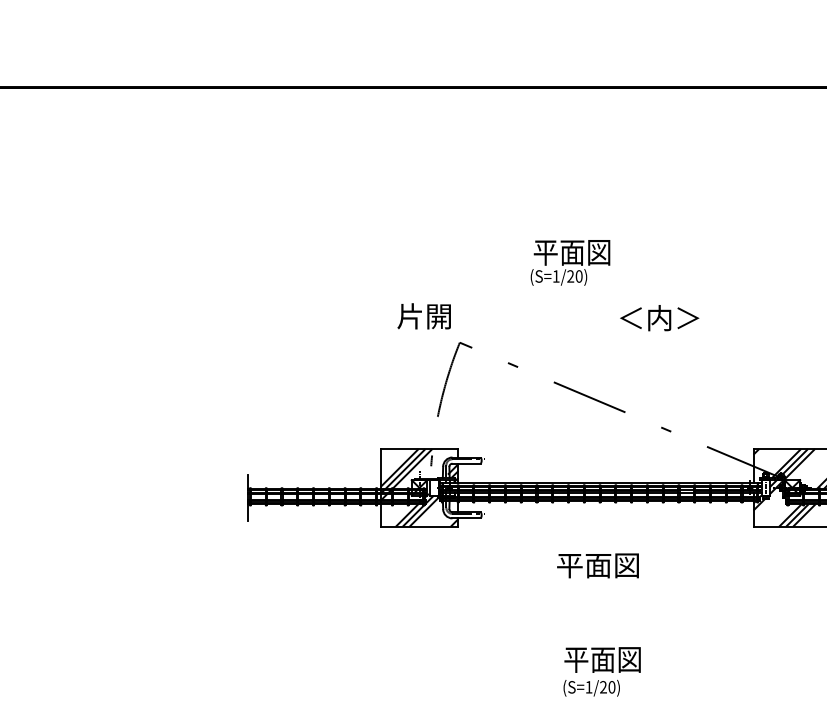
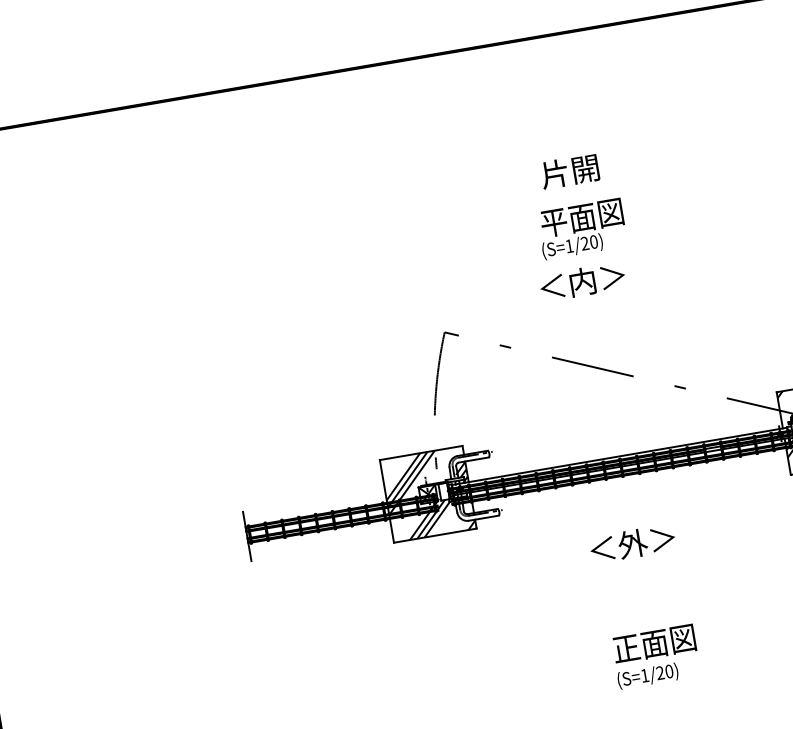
text: (570, 262) -> (582, 228), moved
text: (423, 316) -> (569, 171), moved
text: (659, 318) -> (582, 282), moved
text: (597, 565) -> (631, 544), 平面図 -> ＜外＞
text: (576, 659) -> (626, 648), 平面図 -> 正面図

